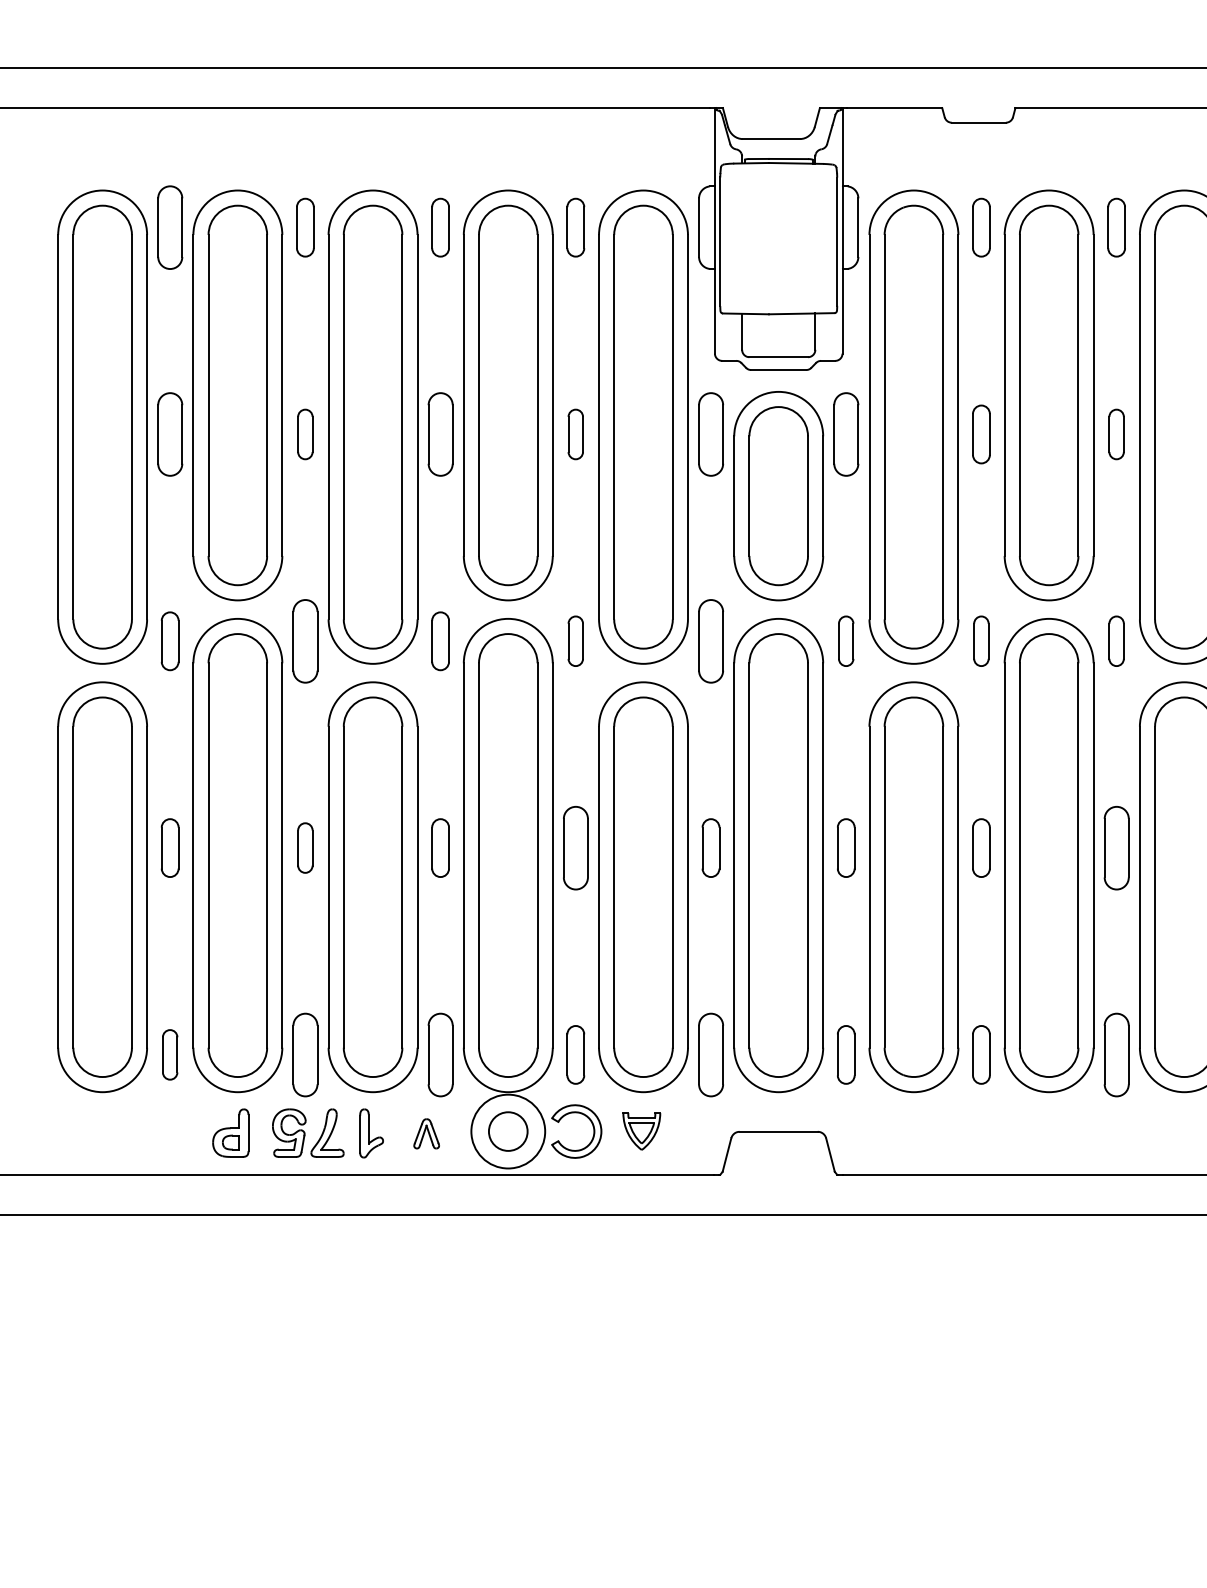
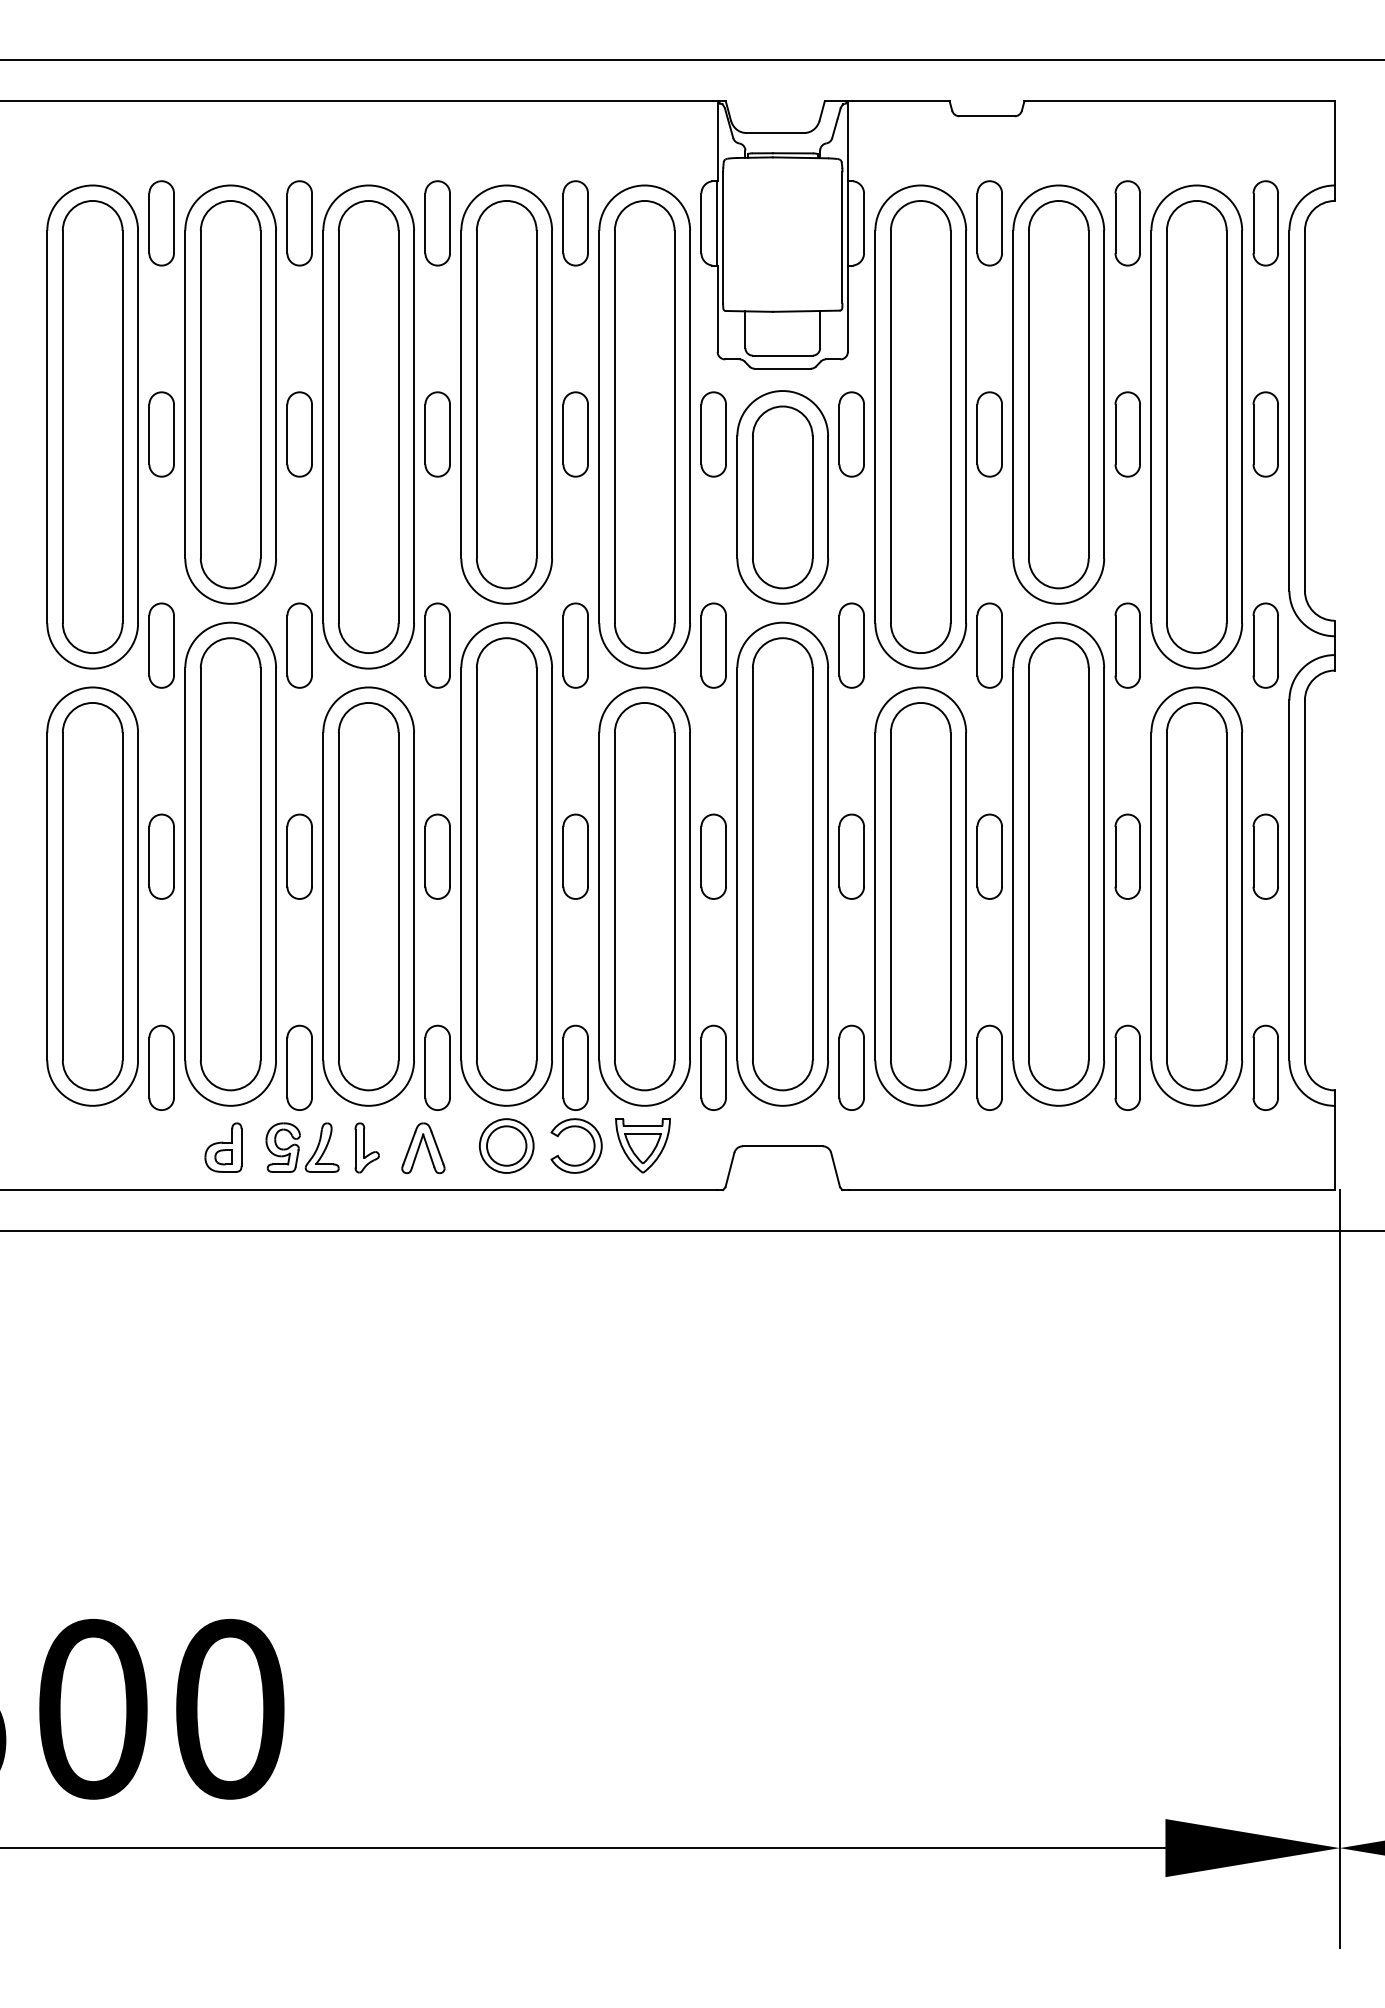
part: (305, 227) -> (299, 223), size x1.43
part: (440, 227) -> (437, 223), size x1.43
part: (575, 227) -> (575, 223), size x1.43
part: (981, 227) -> (989, 223), size x1.43
part: (1116, 227) -> (1127, 223), size x1.43
part: (305, 434) -> (299, 434), size x1.67
part: (575, 434) -> (575, 434), size x1.67
part: (981, 434) -> (989, 434), size x1.43
part: (1116, 434) -> (1127, 434), size x1.67
part: (170, 641) -> (161, 645), size x1.43
part: (440, 641) -> (437, 645), size x1.43
part: (575, 641) -> (575, 645), size x1.67
part: (846, 641) -> (851, 645), size x1.67
part: (981, 641) -> (989, 645), size x1.67
part: (1116, 641) -> (1127, 645), size x1.67
part: (170, 847) -> (161, 856), size x1.43
part: (305, 847) -> (299, 856), size x1.67
part: (440, 847) -> (437, 856), size x1.43
part: (710, 847) -> (713, 856), size x1.43
part: (846, 847) -> (851, 856), size x1.43
part: (981, 847) -> (989, 856), size x1.43
part: (170, 1054) -> (161, 1067), size x1.67
part: (575, 1054) -> (575, 1067), size x1.43
part: (846, 1054) -> (851, 1067), size x1.43
part: (981, 1054) -> (989, 1067), size x1.43
circle: (508, 1131) -> (506, 1145), size x0.71
part: (641, 1131) -> (642, 1145), size x1.43
part: (426, 1133) -> (423, 1148), size x1.67

